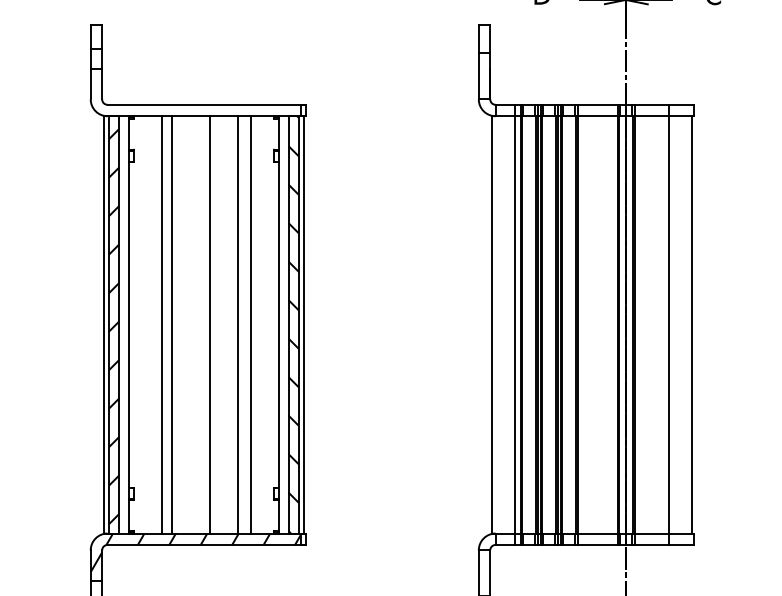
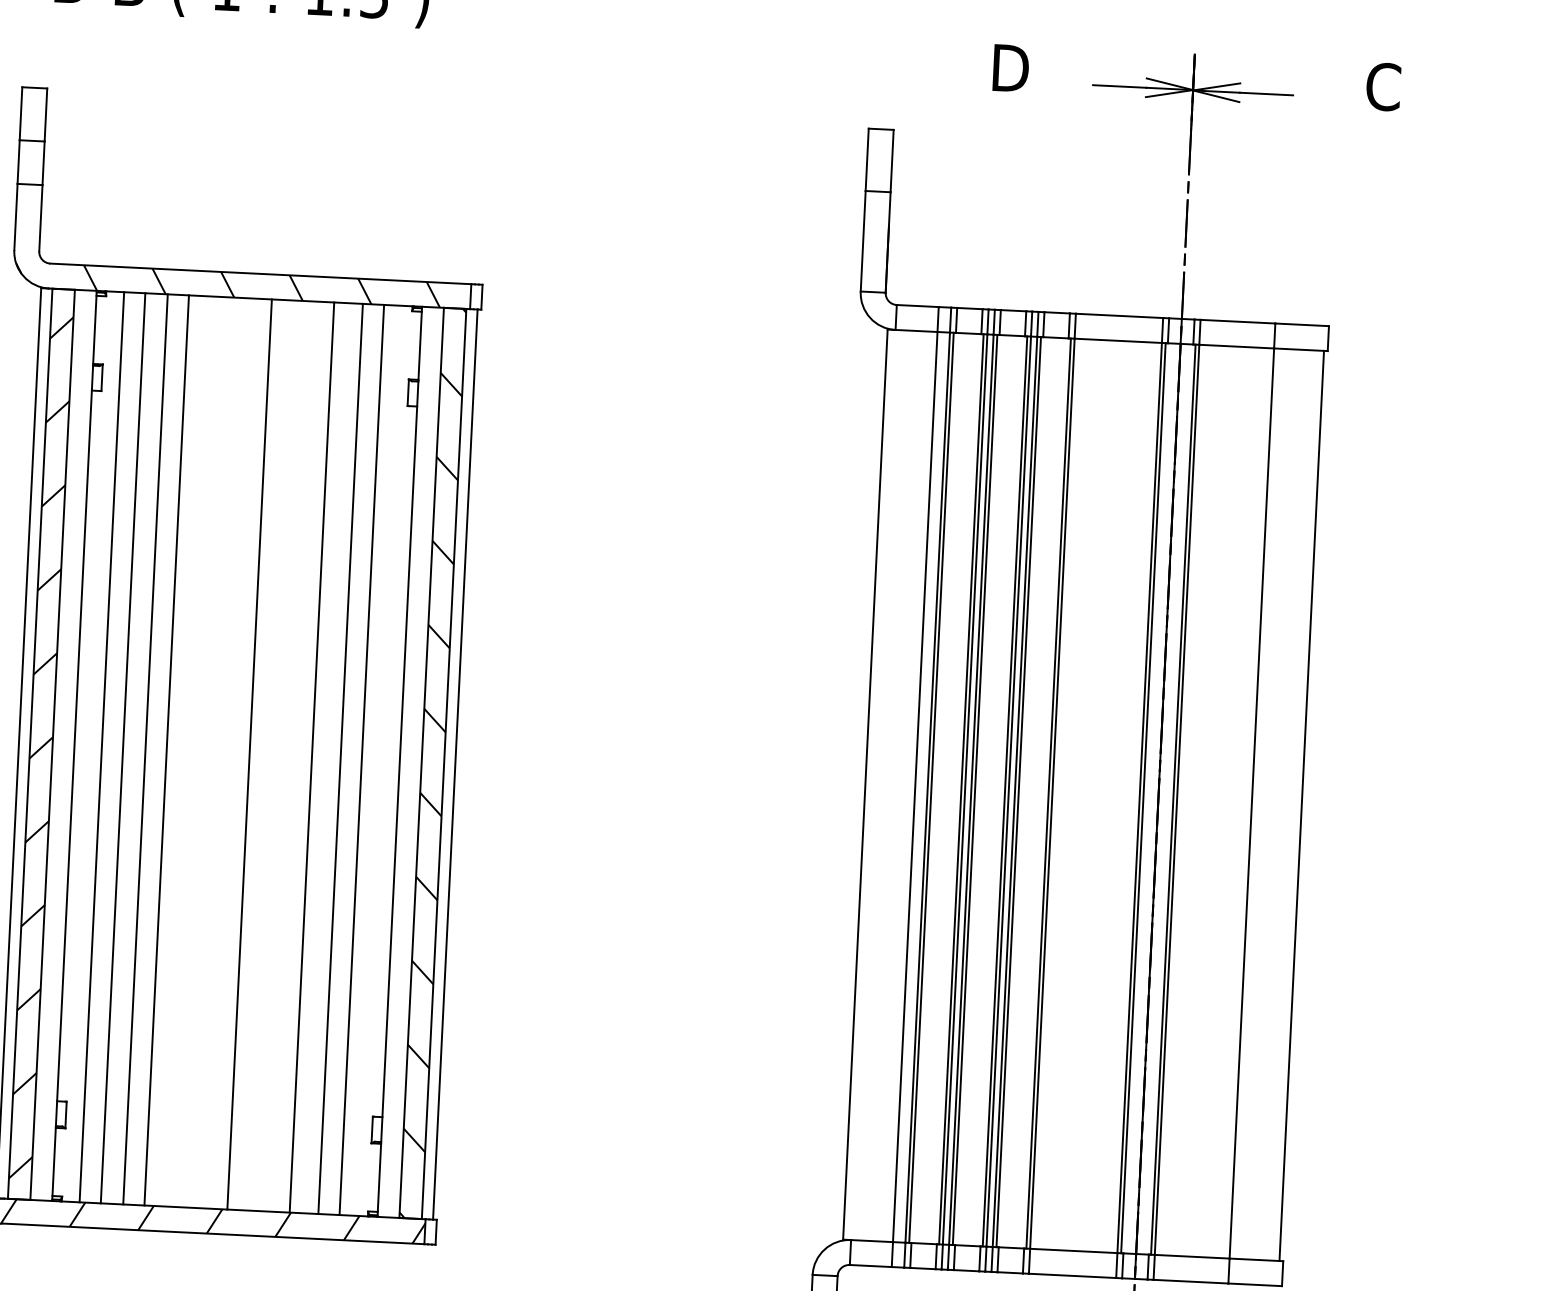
hatch: (188, 110) -> (226, 284), added
line: (141, 324) -> (101, 746), added
line: (151, 324) -> (122, 747), added
line: (261, 324) -> (362, 759), added

